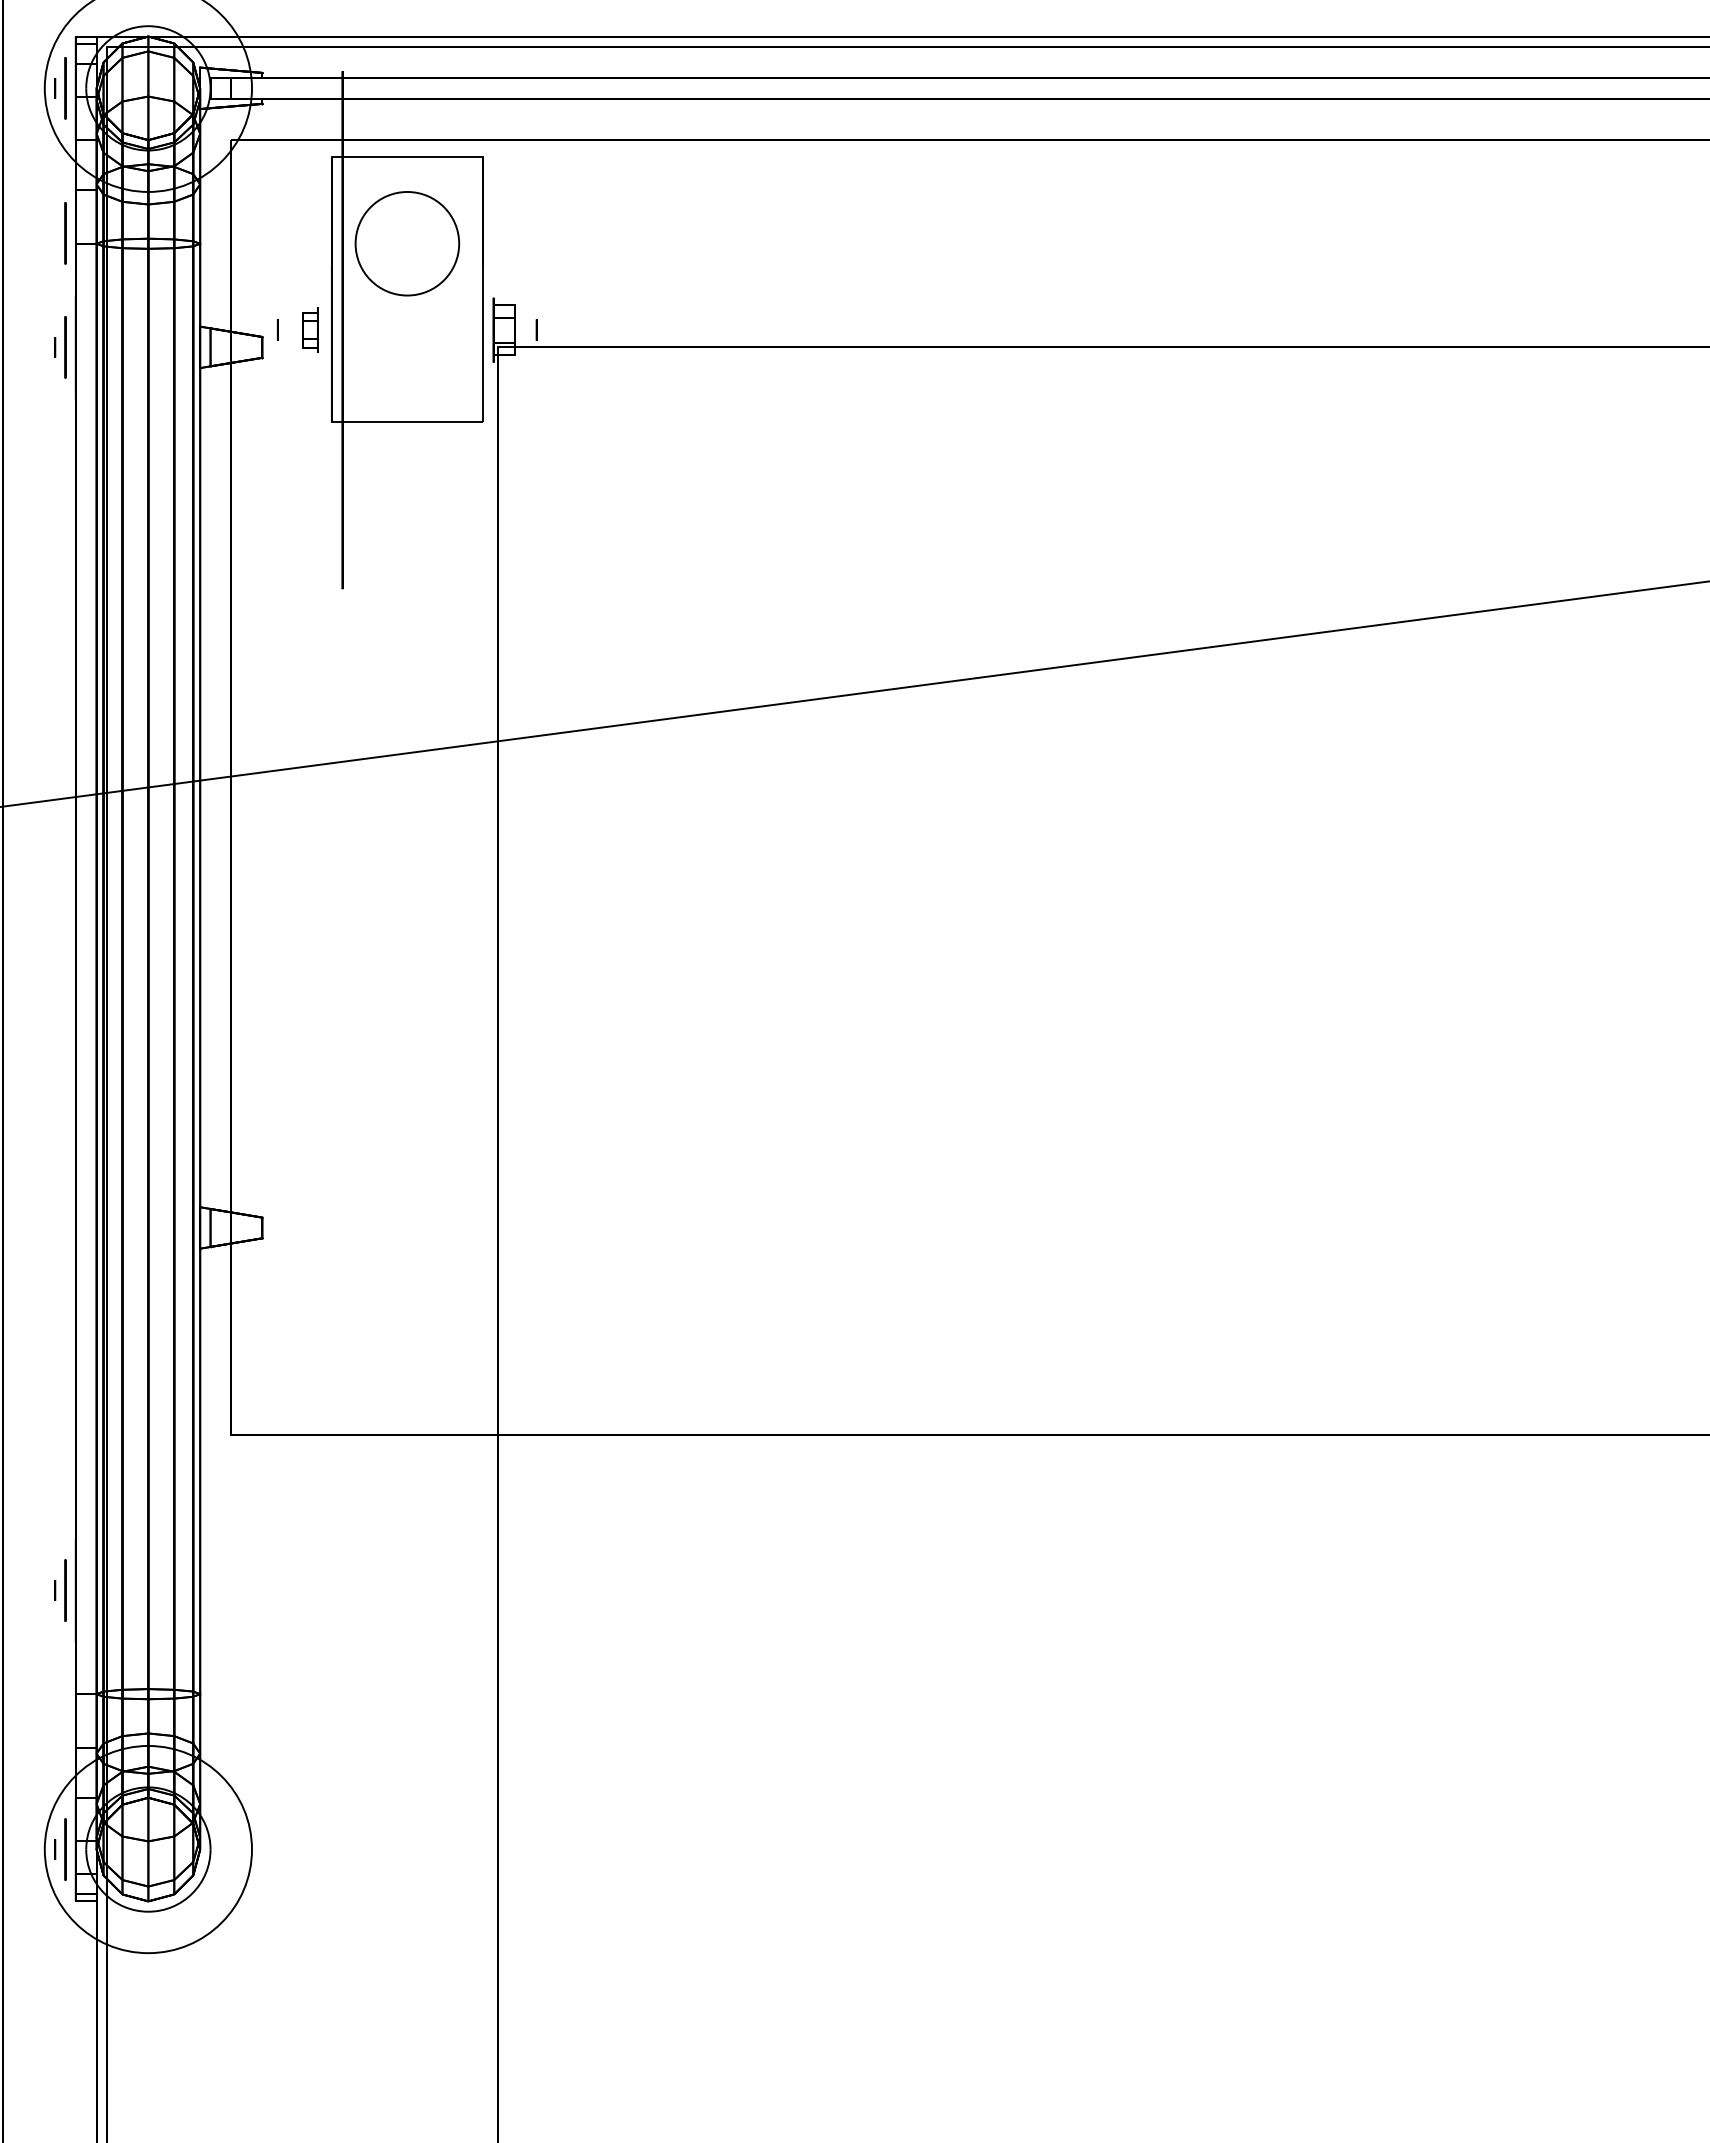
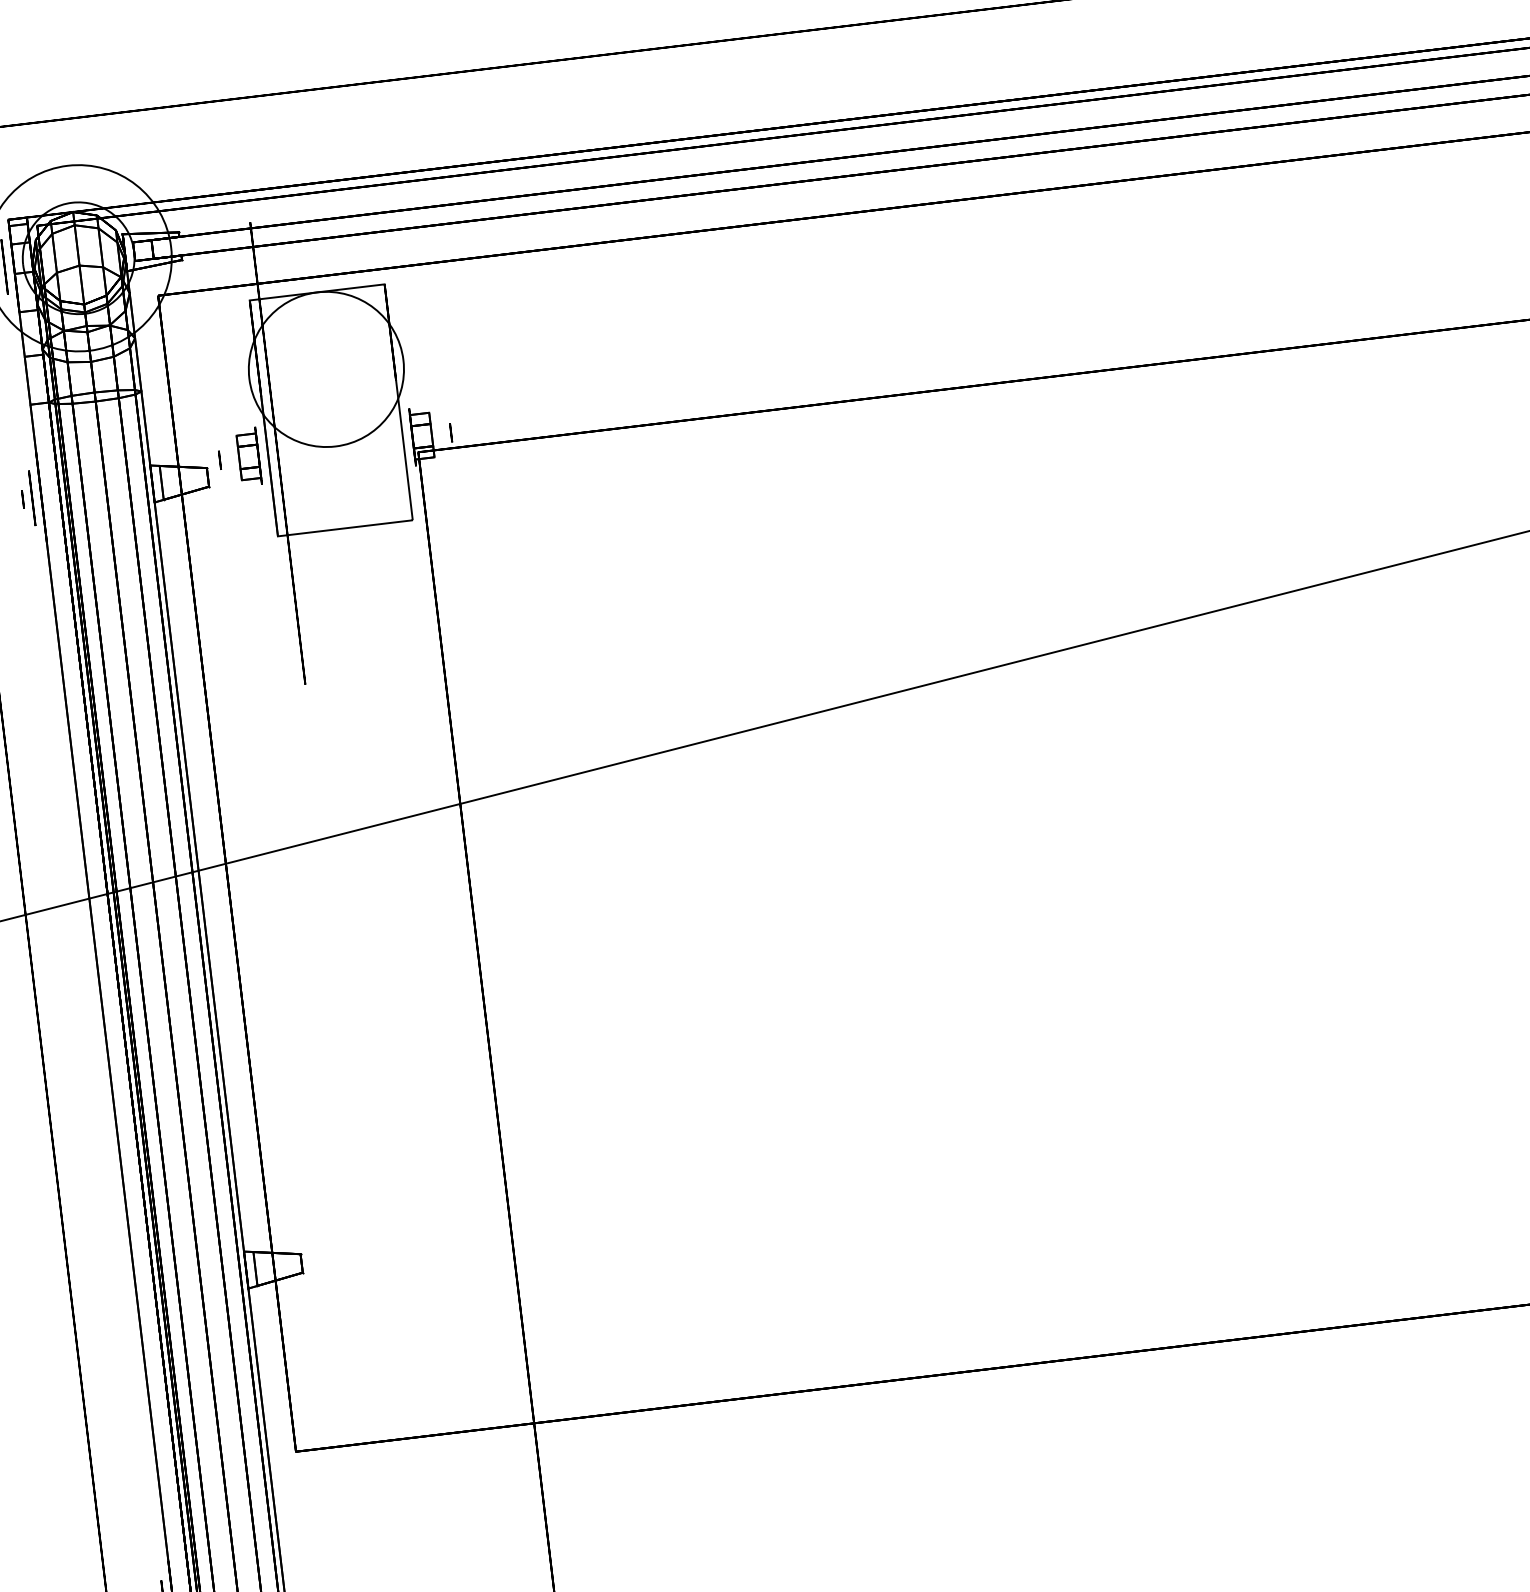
circle: (65, 233) -> (20, 396), removed
circle: (407, 243) -> (326, 369), size x1.67
part: (310, 329) -> (249, 456), size x1.43

